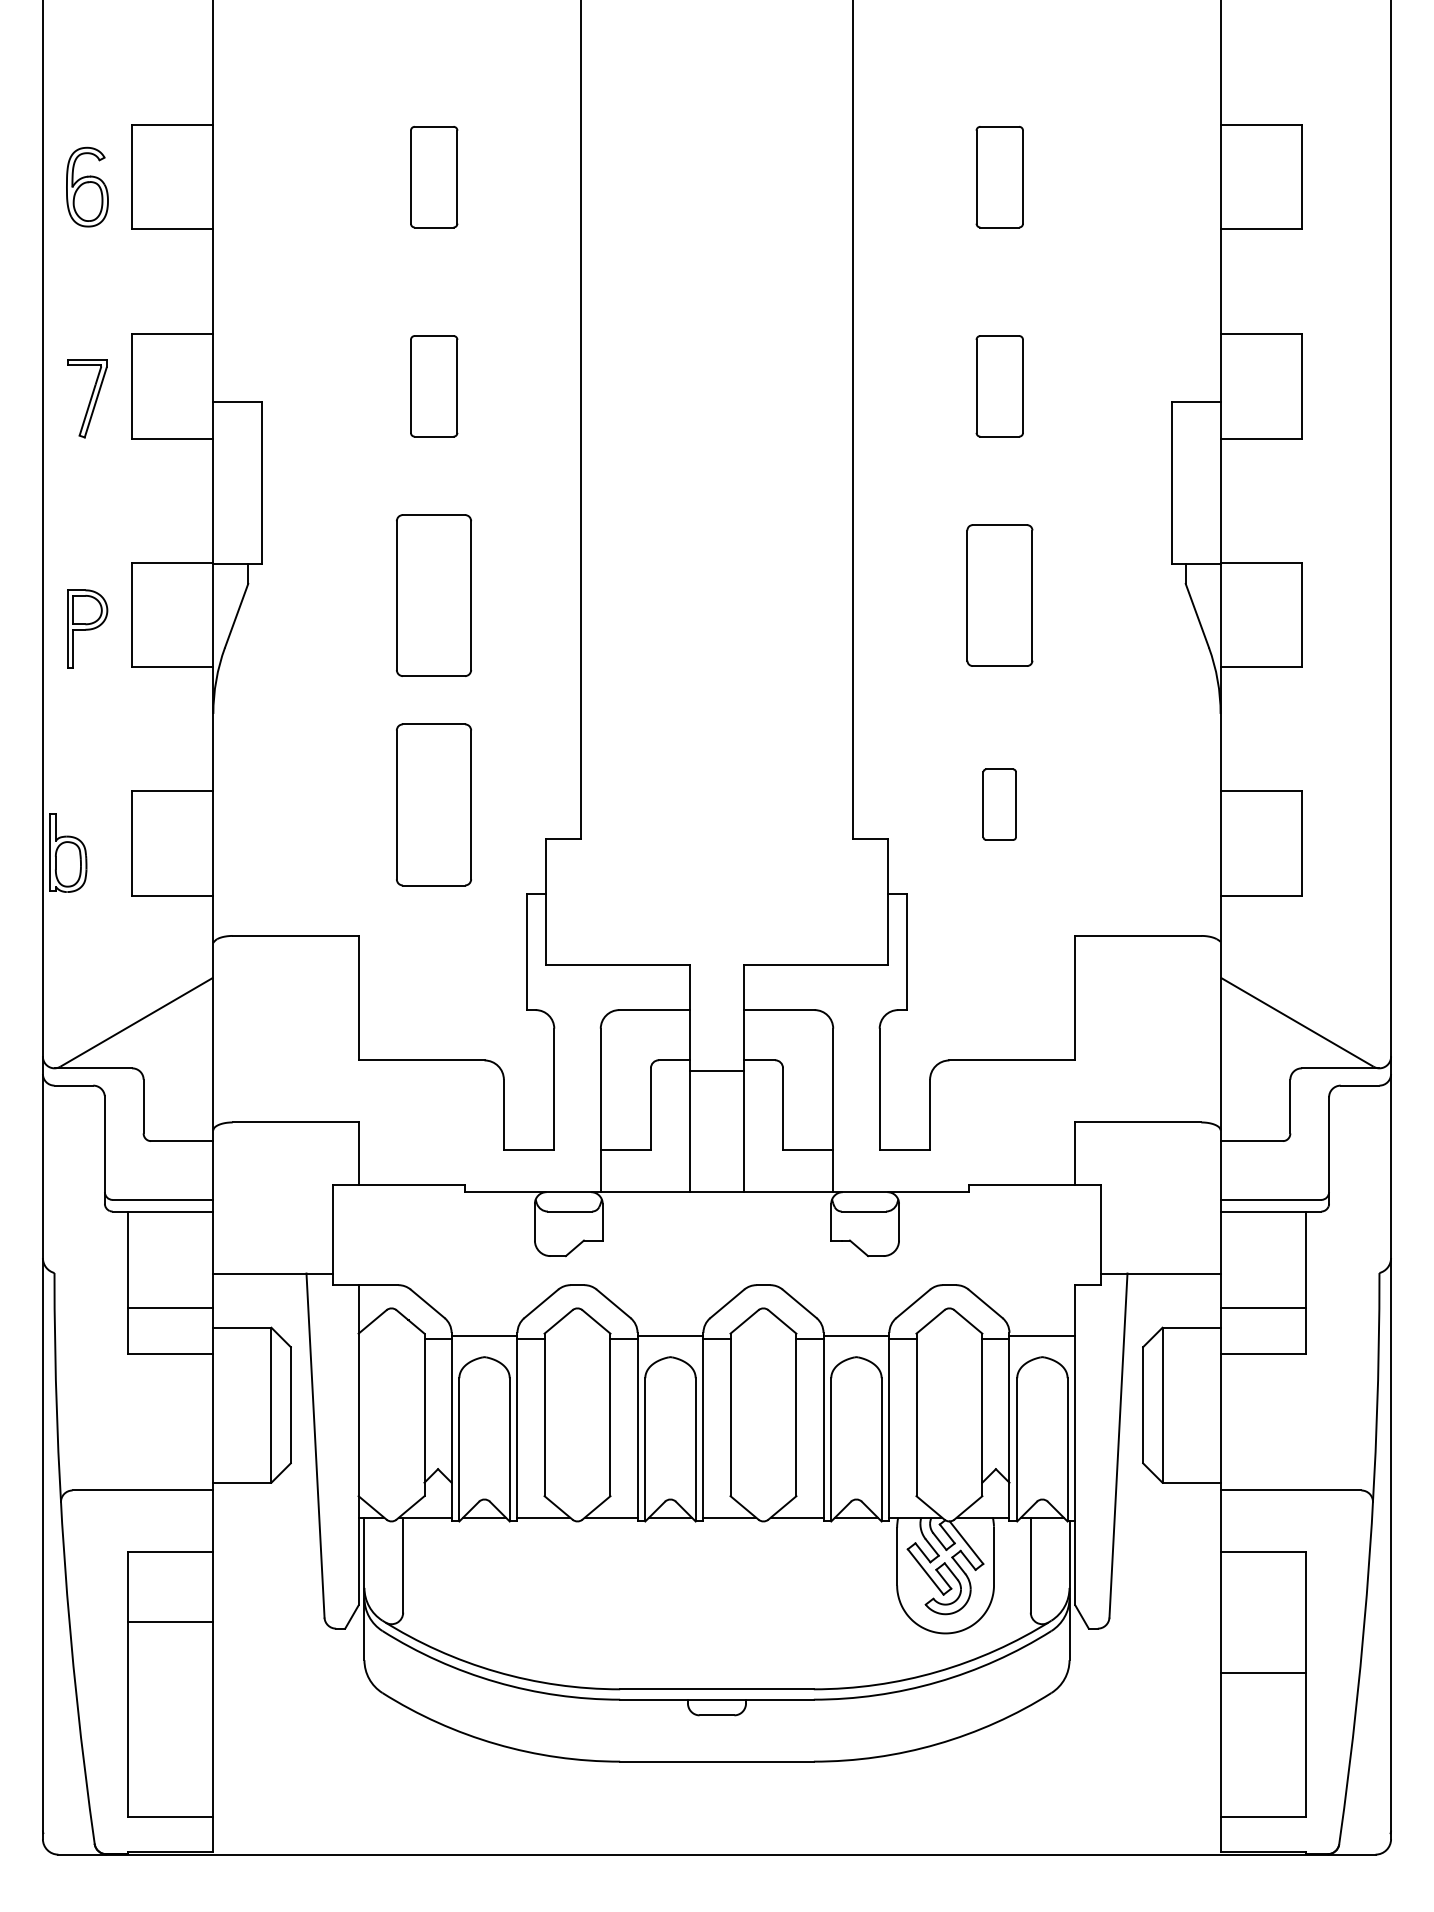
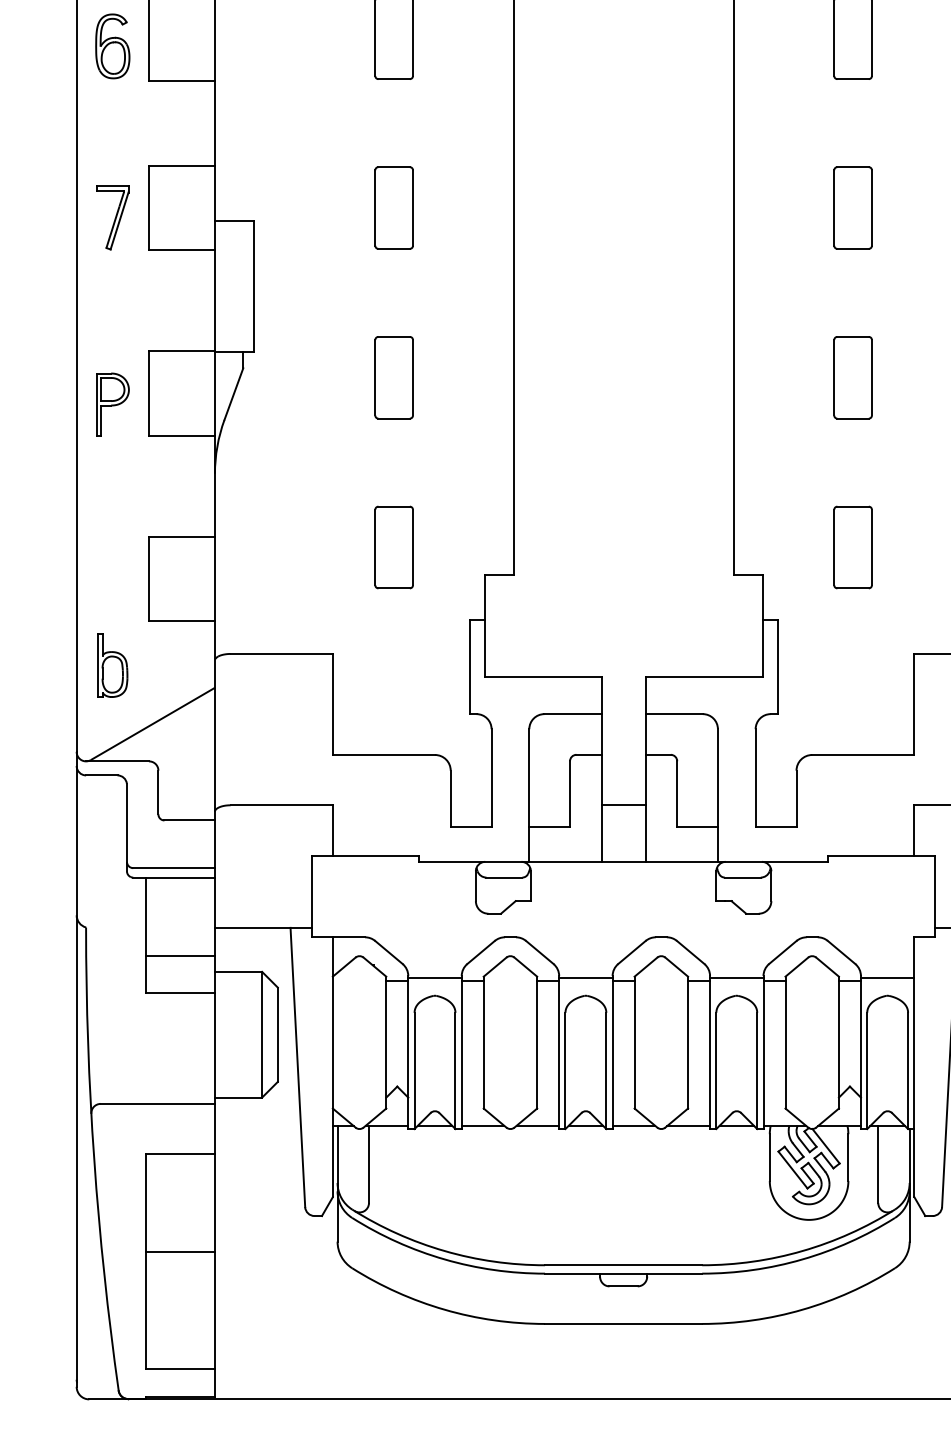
part: (434, 595) -> (394, 377), size x0.62
part: (999, 595) -> (852, 377), size x0.71
part: (434, 804) -> (394, 547), size x0.62
part: (999, 804) -> (852, 547), size x1.43
part: (68, 852) -> (112, 664), moved
line: (716, 1071) -> (623, 805), moved
line: (170, 1621) -> (180, 1251), moved

